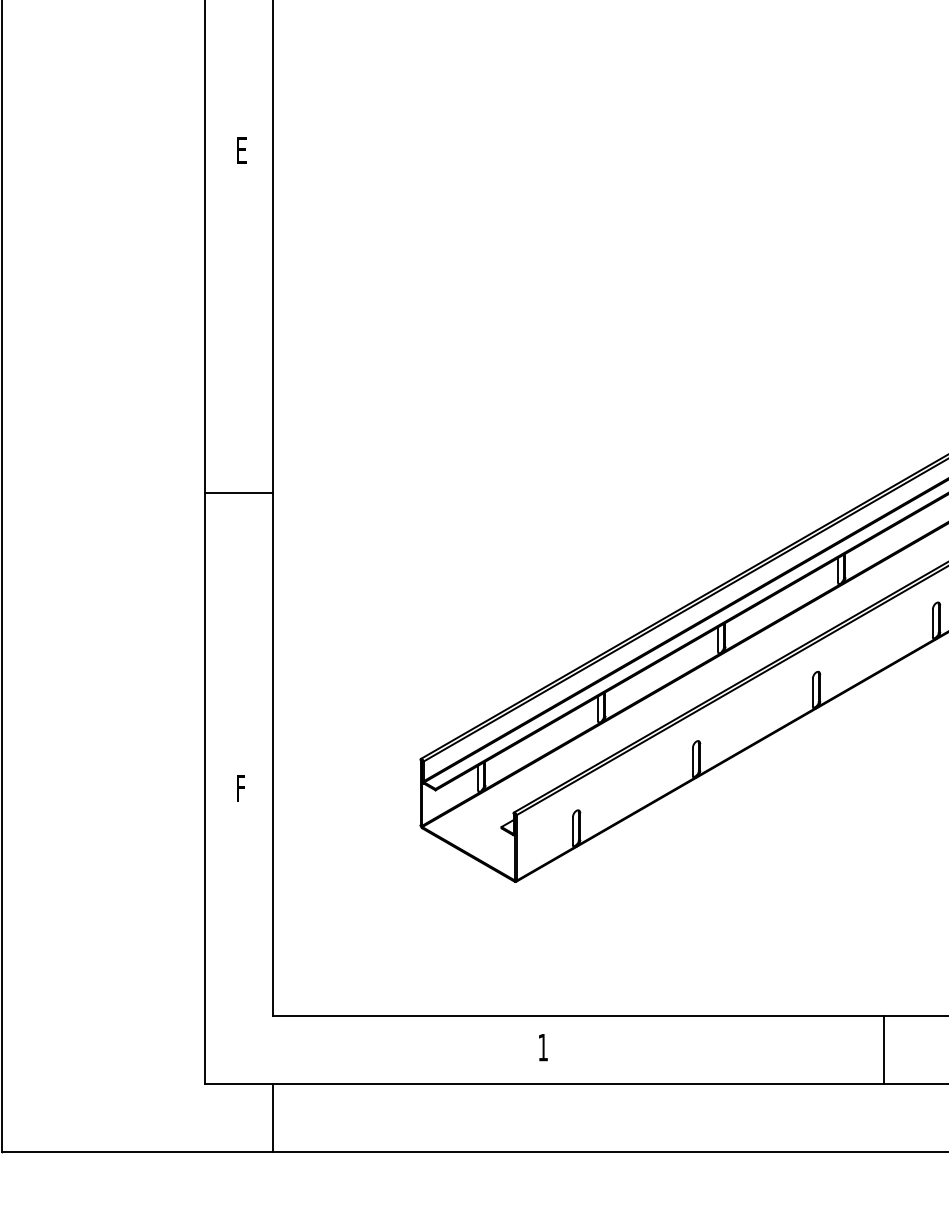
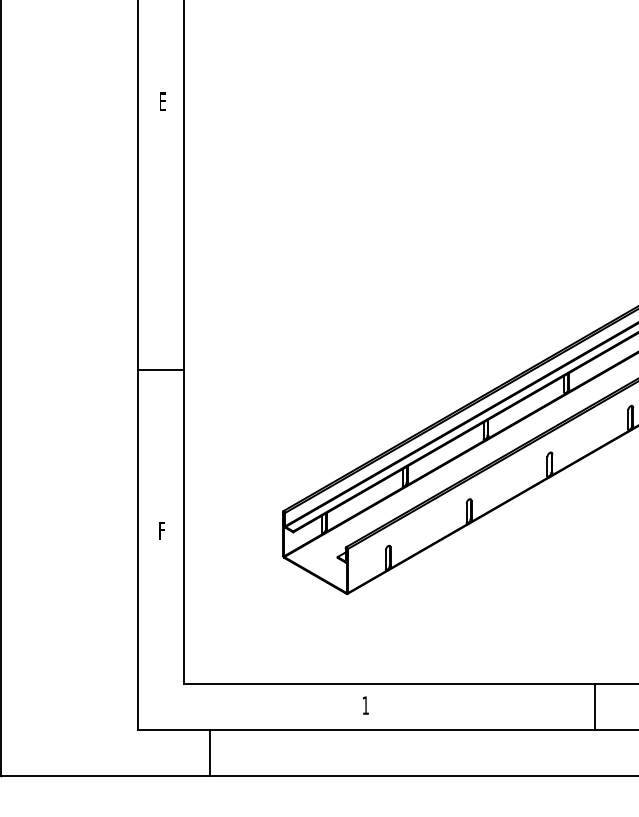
line: (238, 493) -> (160, 370), moved
line: (272, 1117) -> (209, 752), moved

